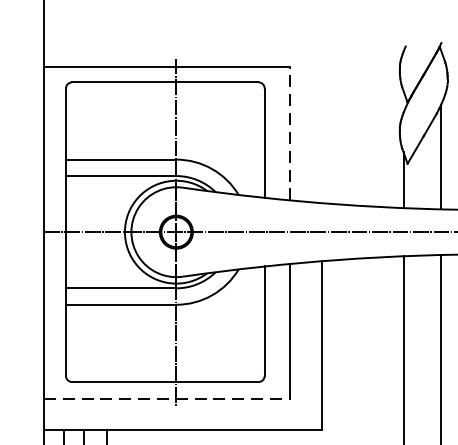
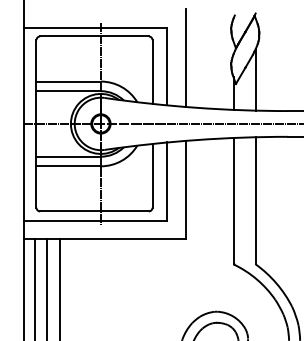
line: (321, 120) -> (185, 58), added
line: (290, 133) -> (167, 66), dashed -> solid
line: (167, 399) -> (95, 221), dashed -> solid

